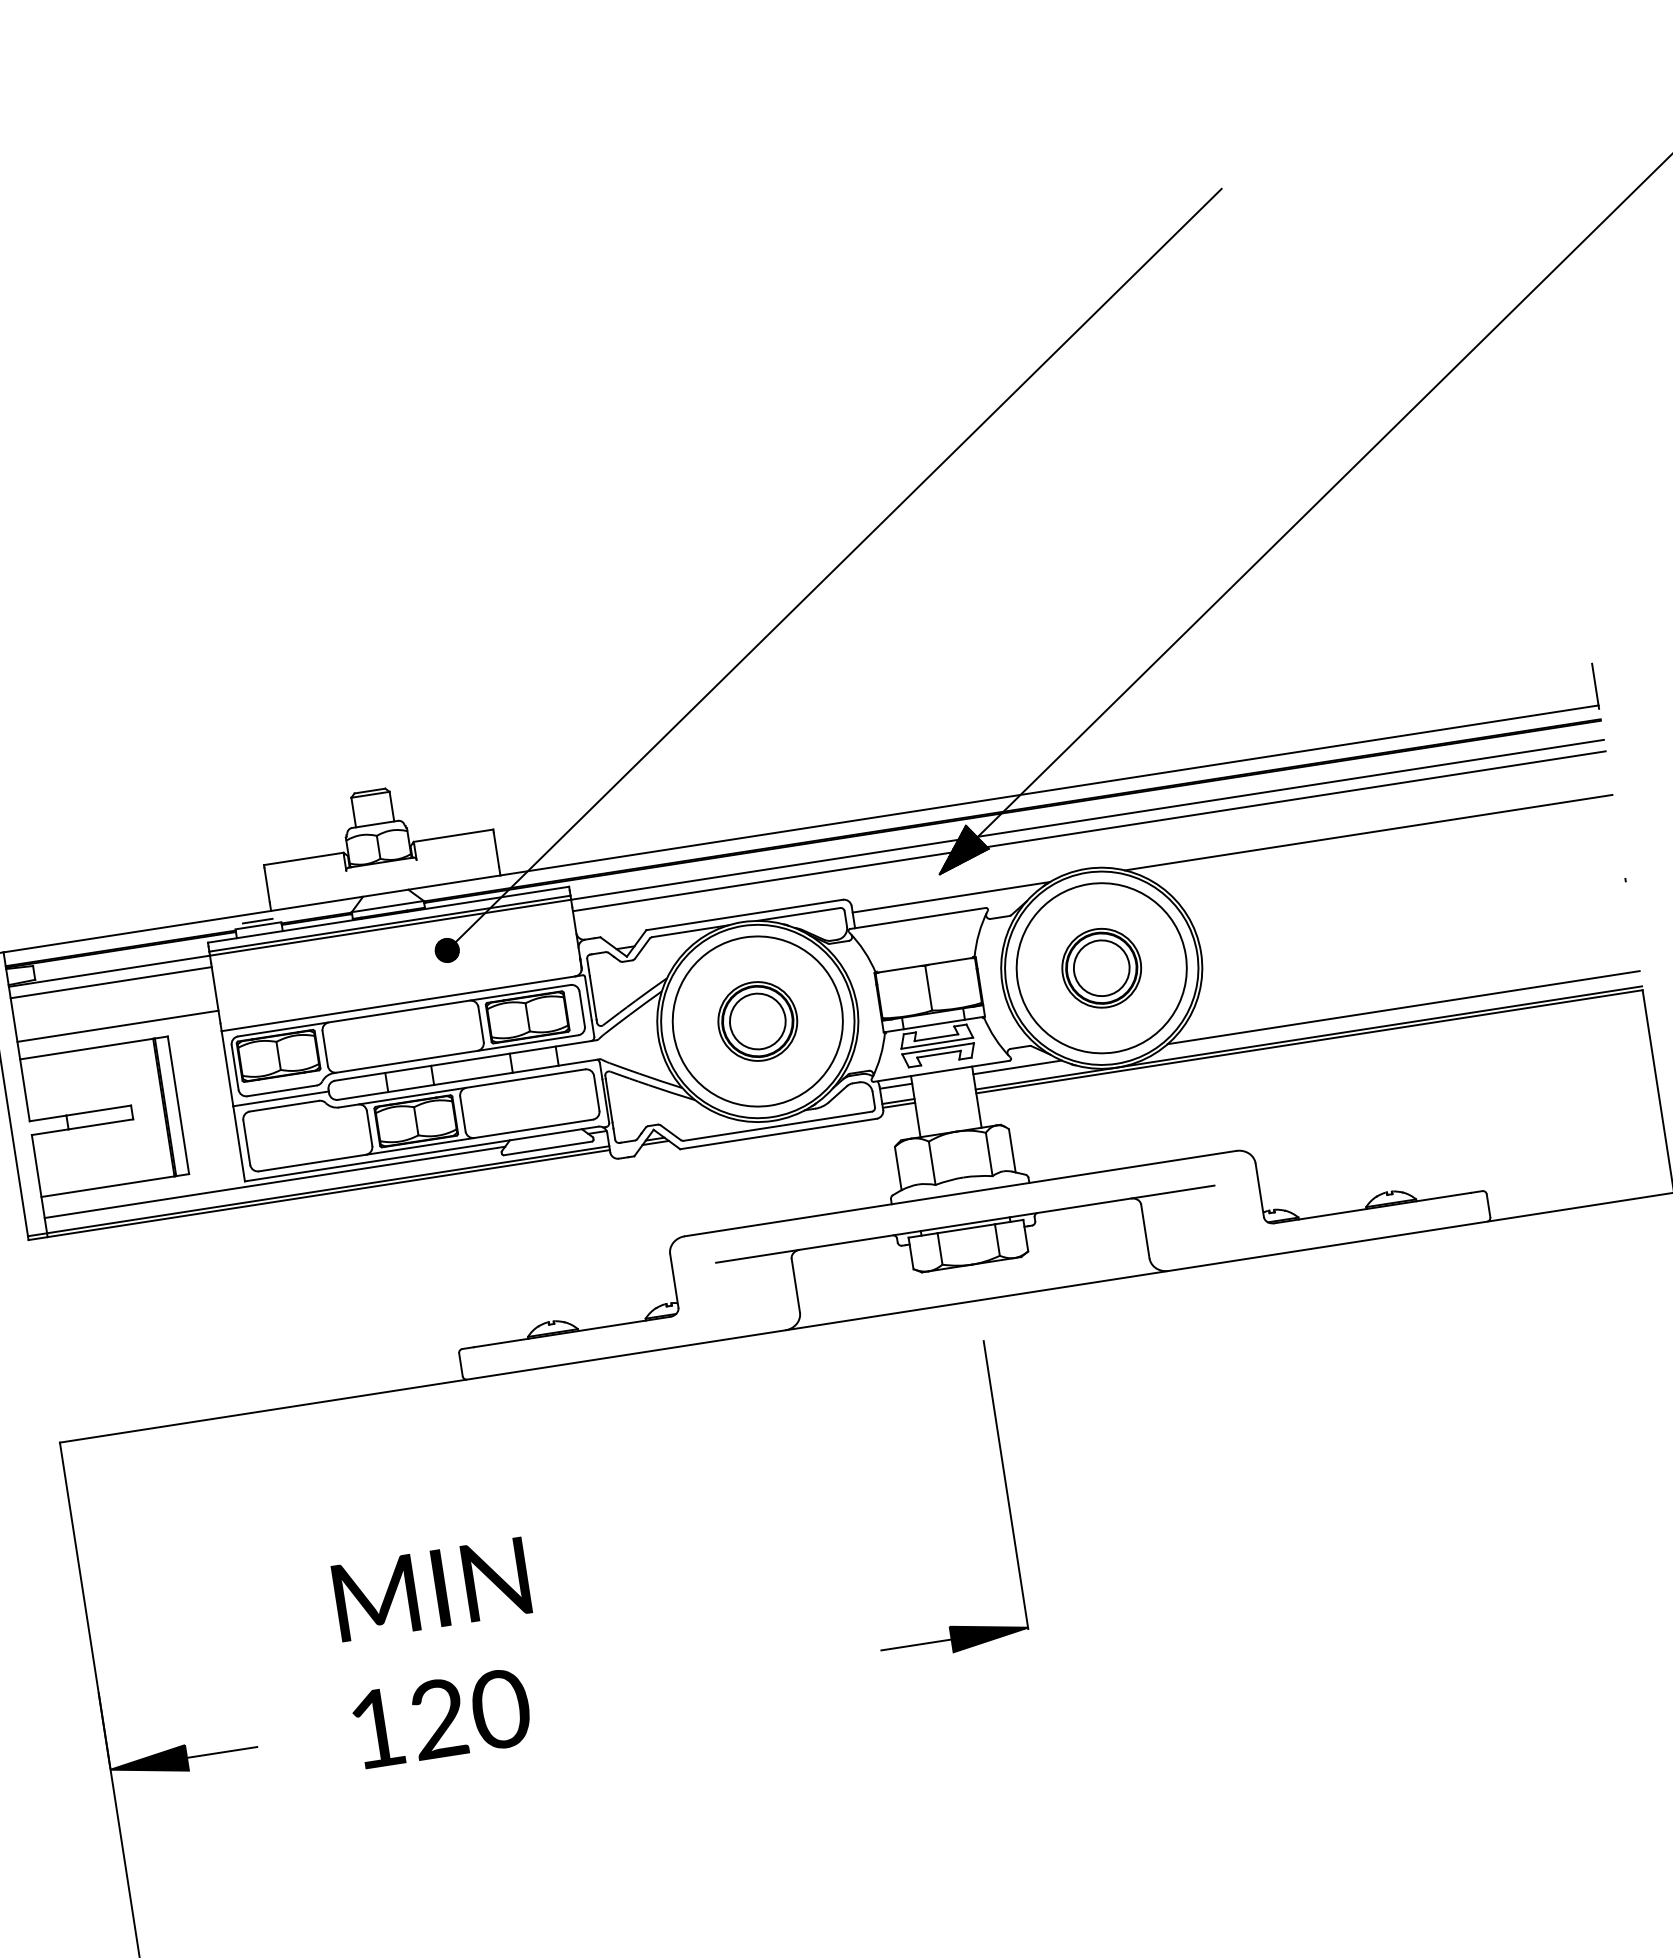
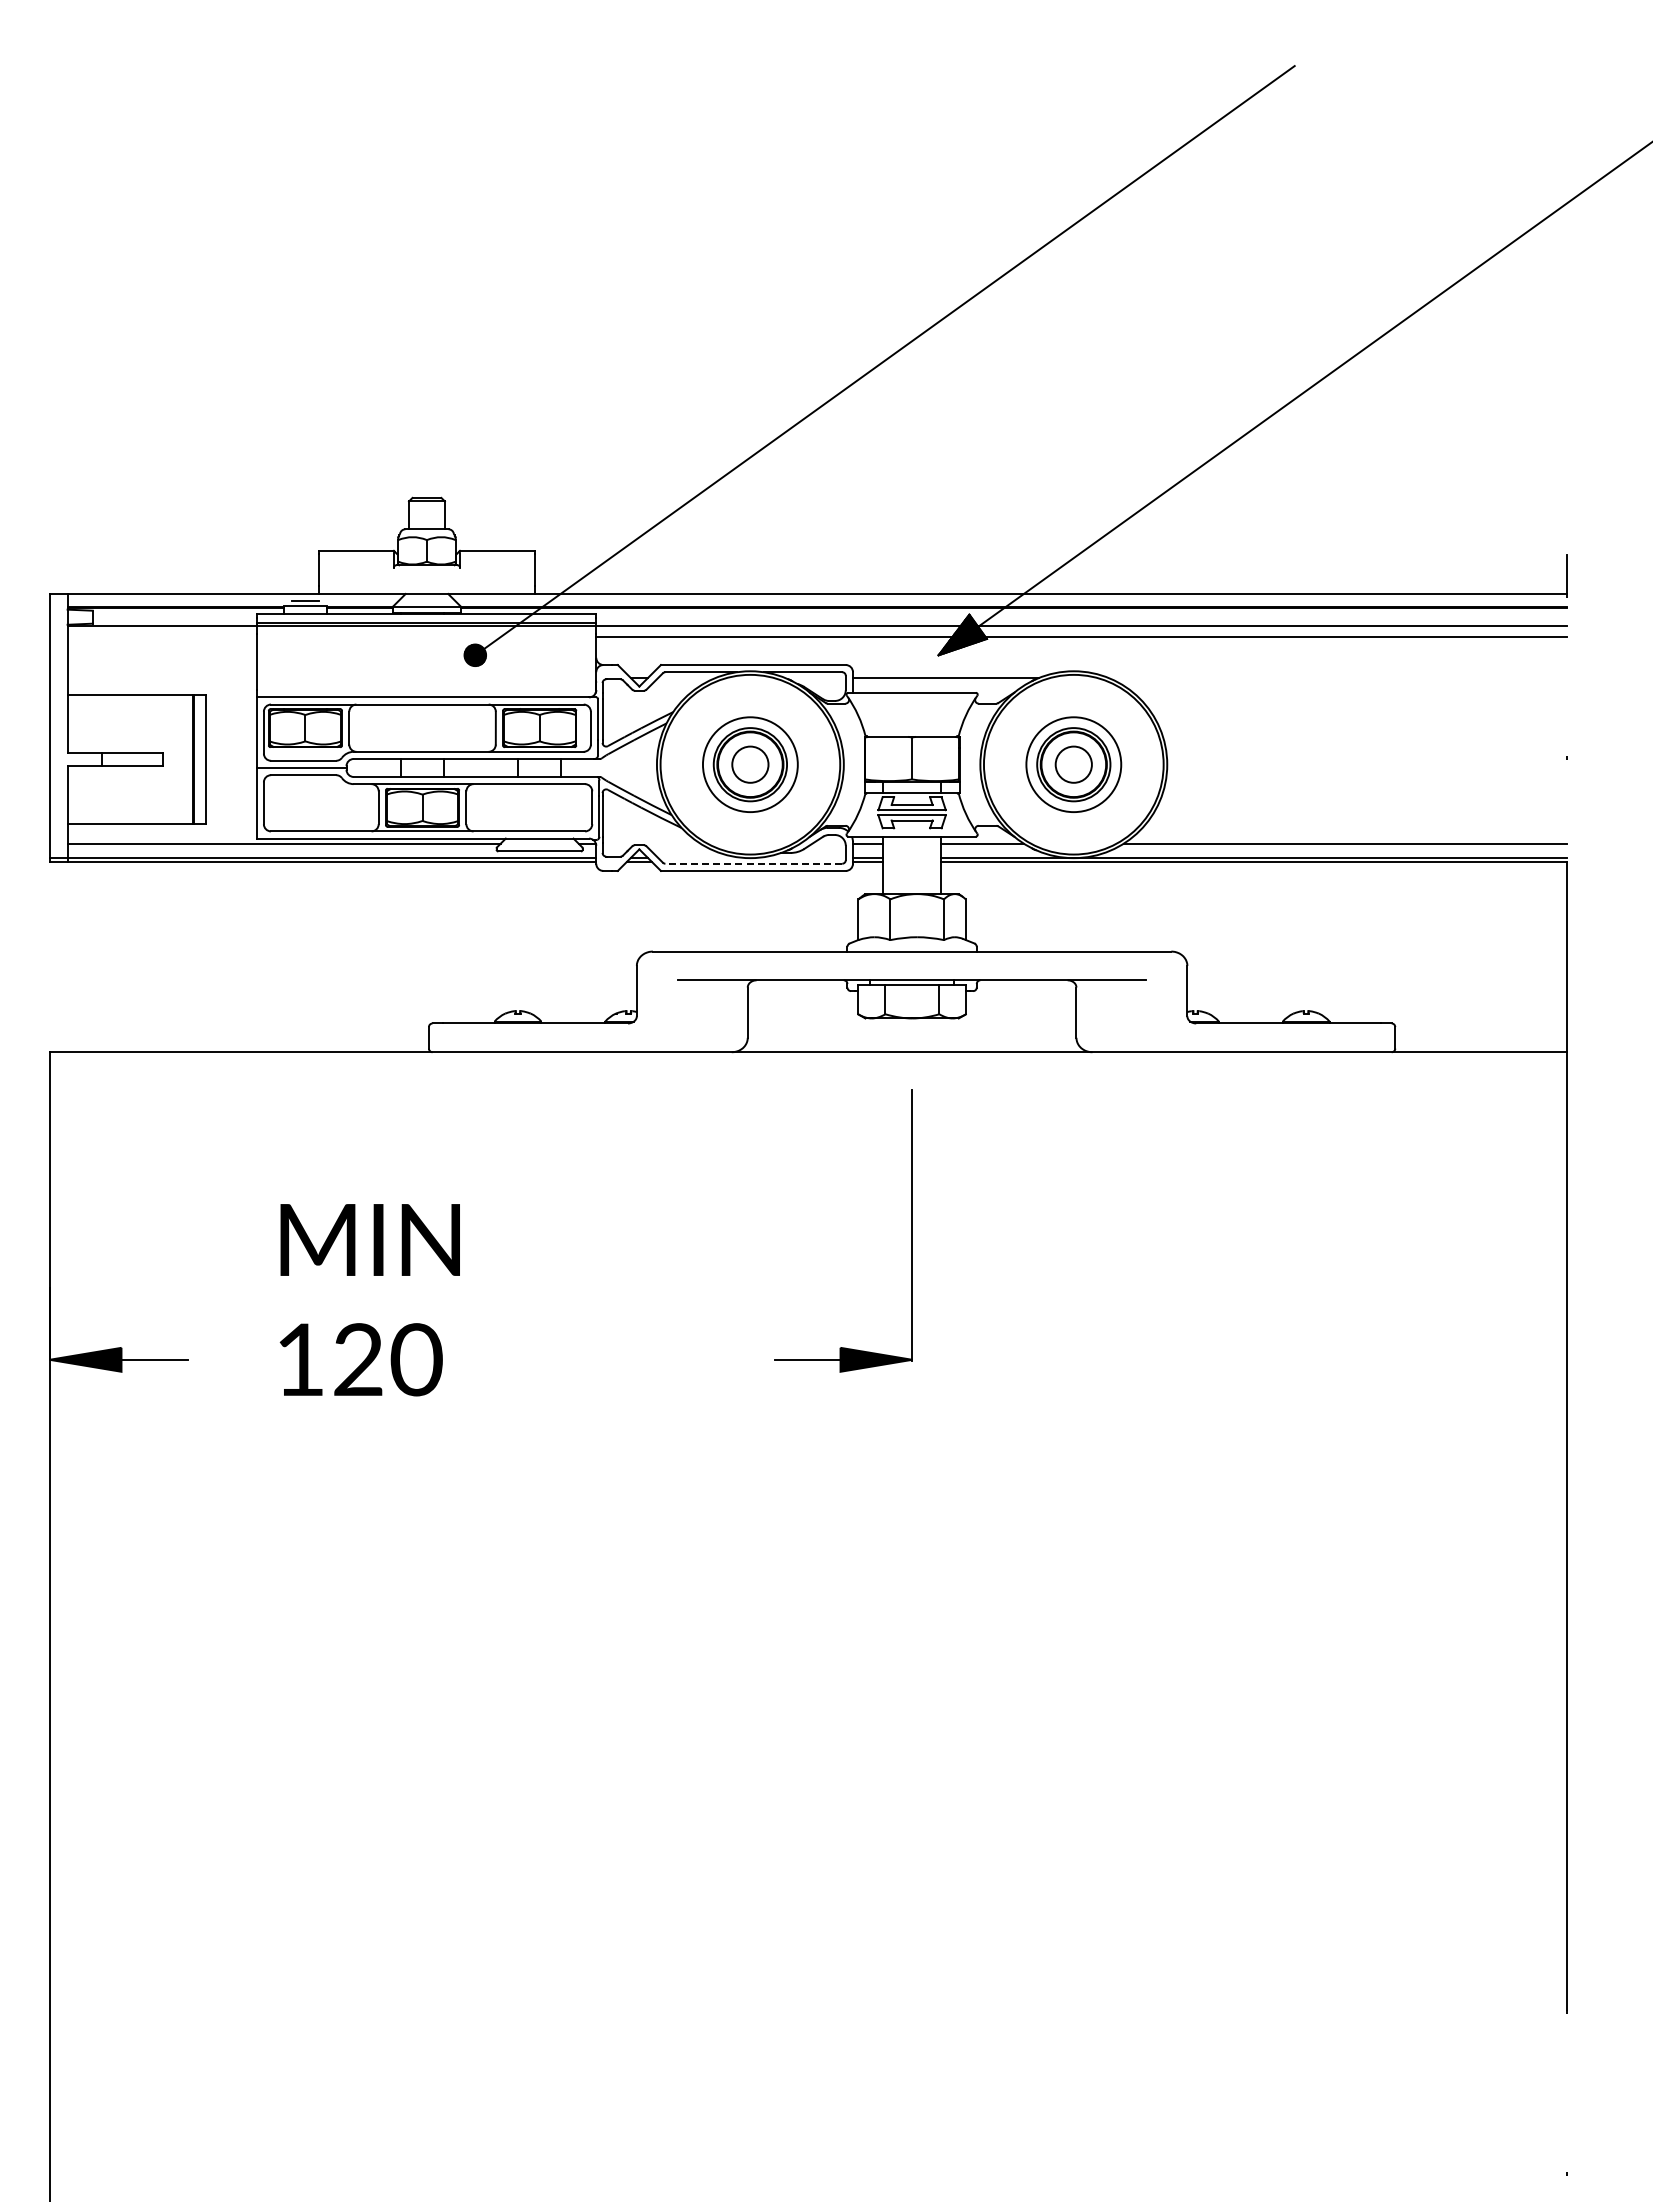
line: (1367, 833) -> (1337, 678), removed
circle: (1101, 968) -> (1073, 764), size x0.6
circle: (1101, 968) -> (1073, 764), size x0.7
line: (110, 983) -> (161, 637), removed
circle: (757, 1021) -> (750, 764), size x0.6
circle: (757, 1021) -> (750, 764), size x0.7
line: (117, 1026) -> (161, 678), removed
line: (777, 1126) -> (753, 863), solid -> dashed

